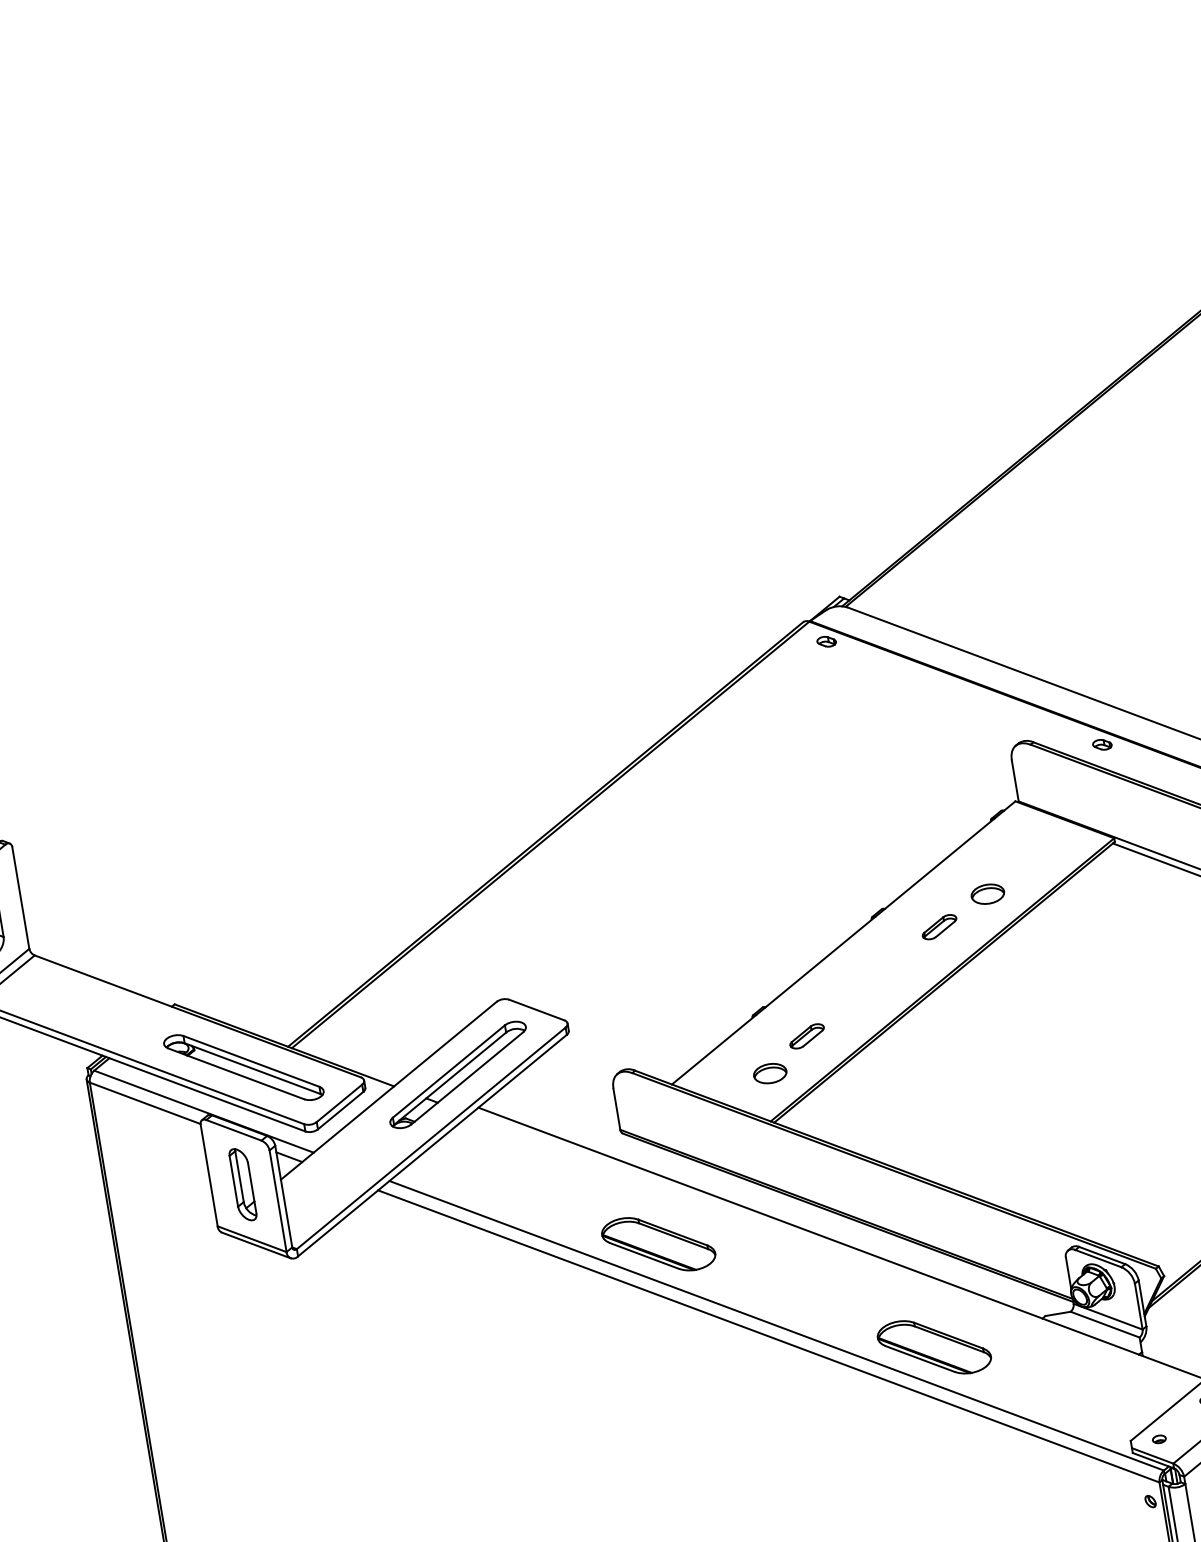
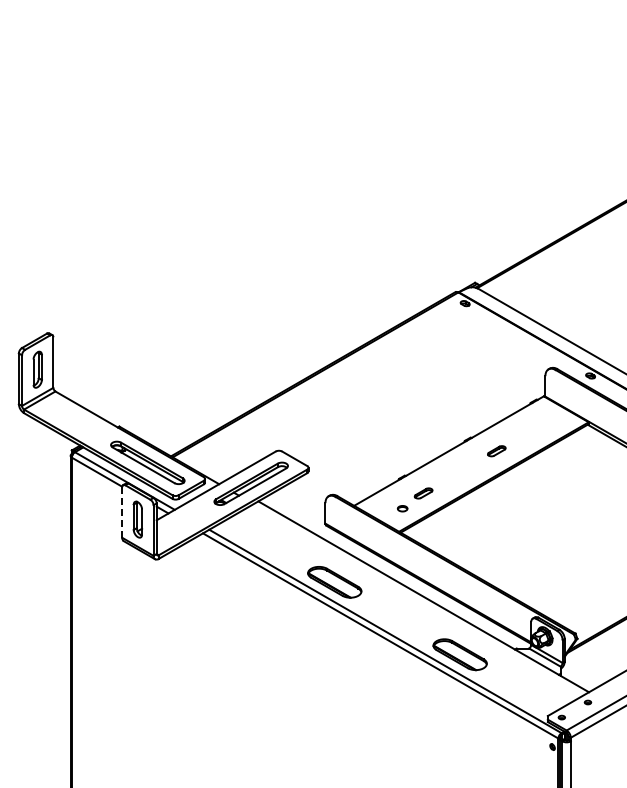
part: (986, 892) -> (522, 438), removed
part: (769, 1073) -> (402, 508), size x0.6
line: (209, 1173) -> (122, 511), solid -> dashed

